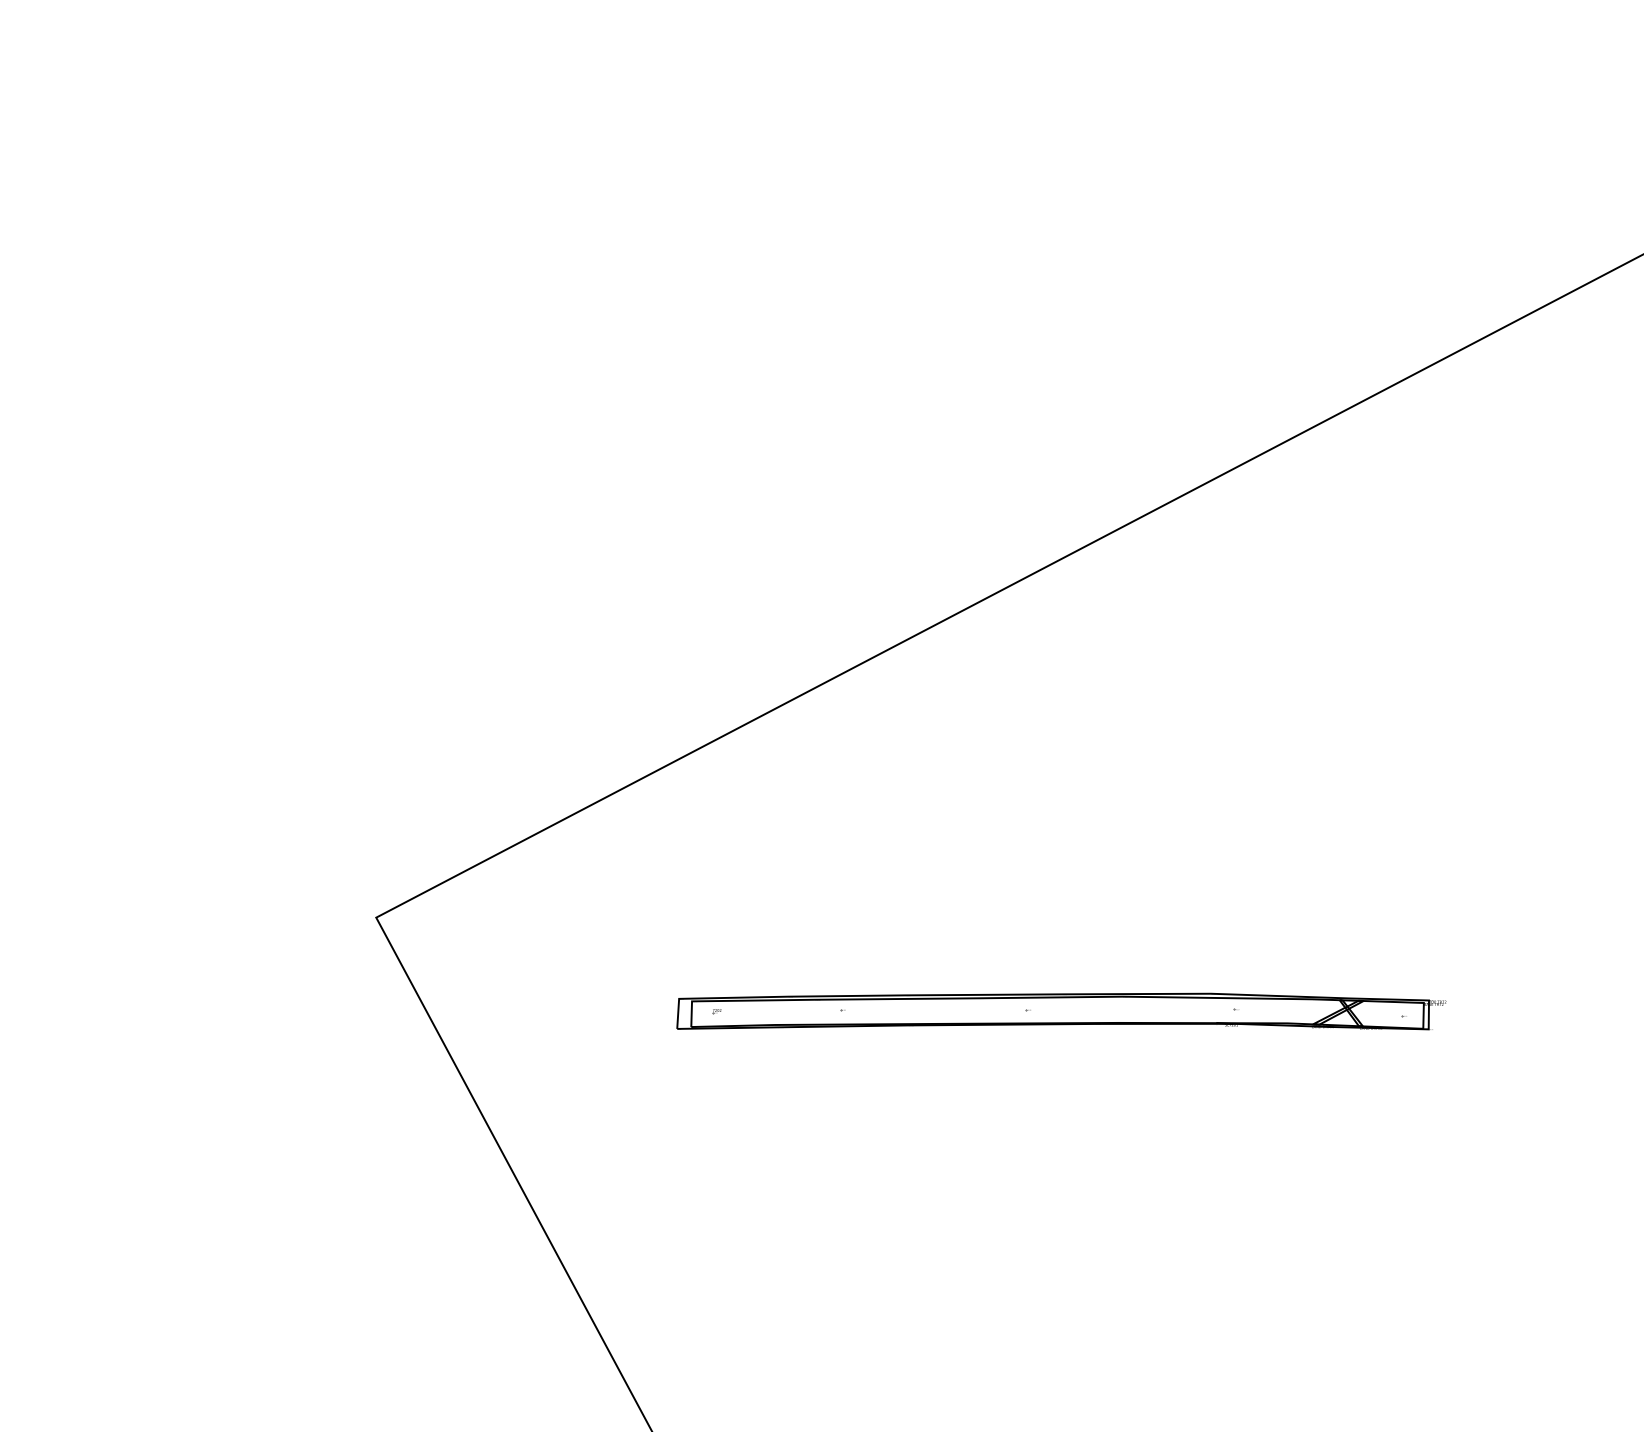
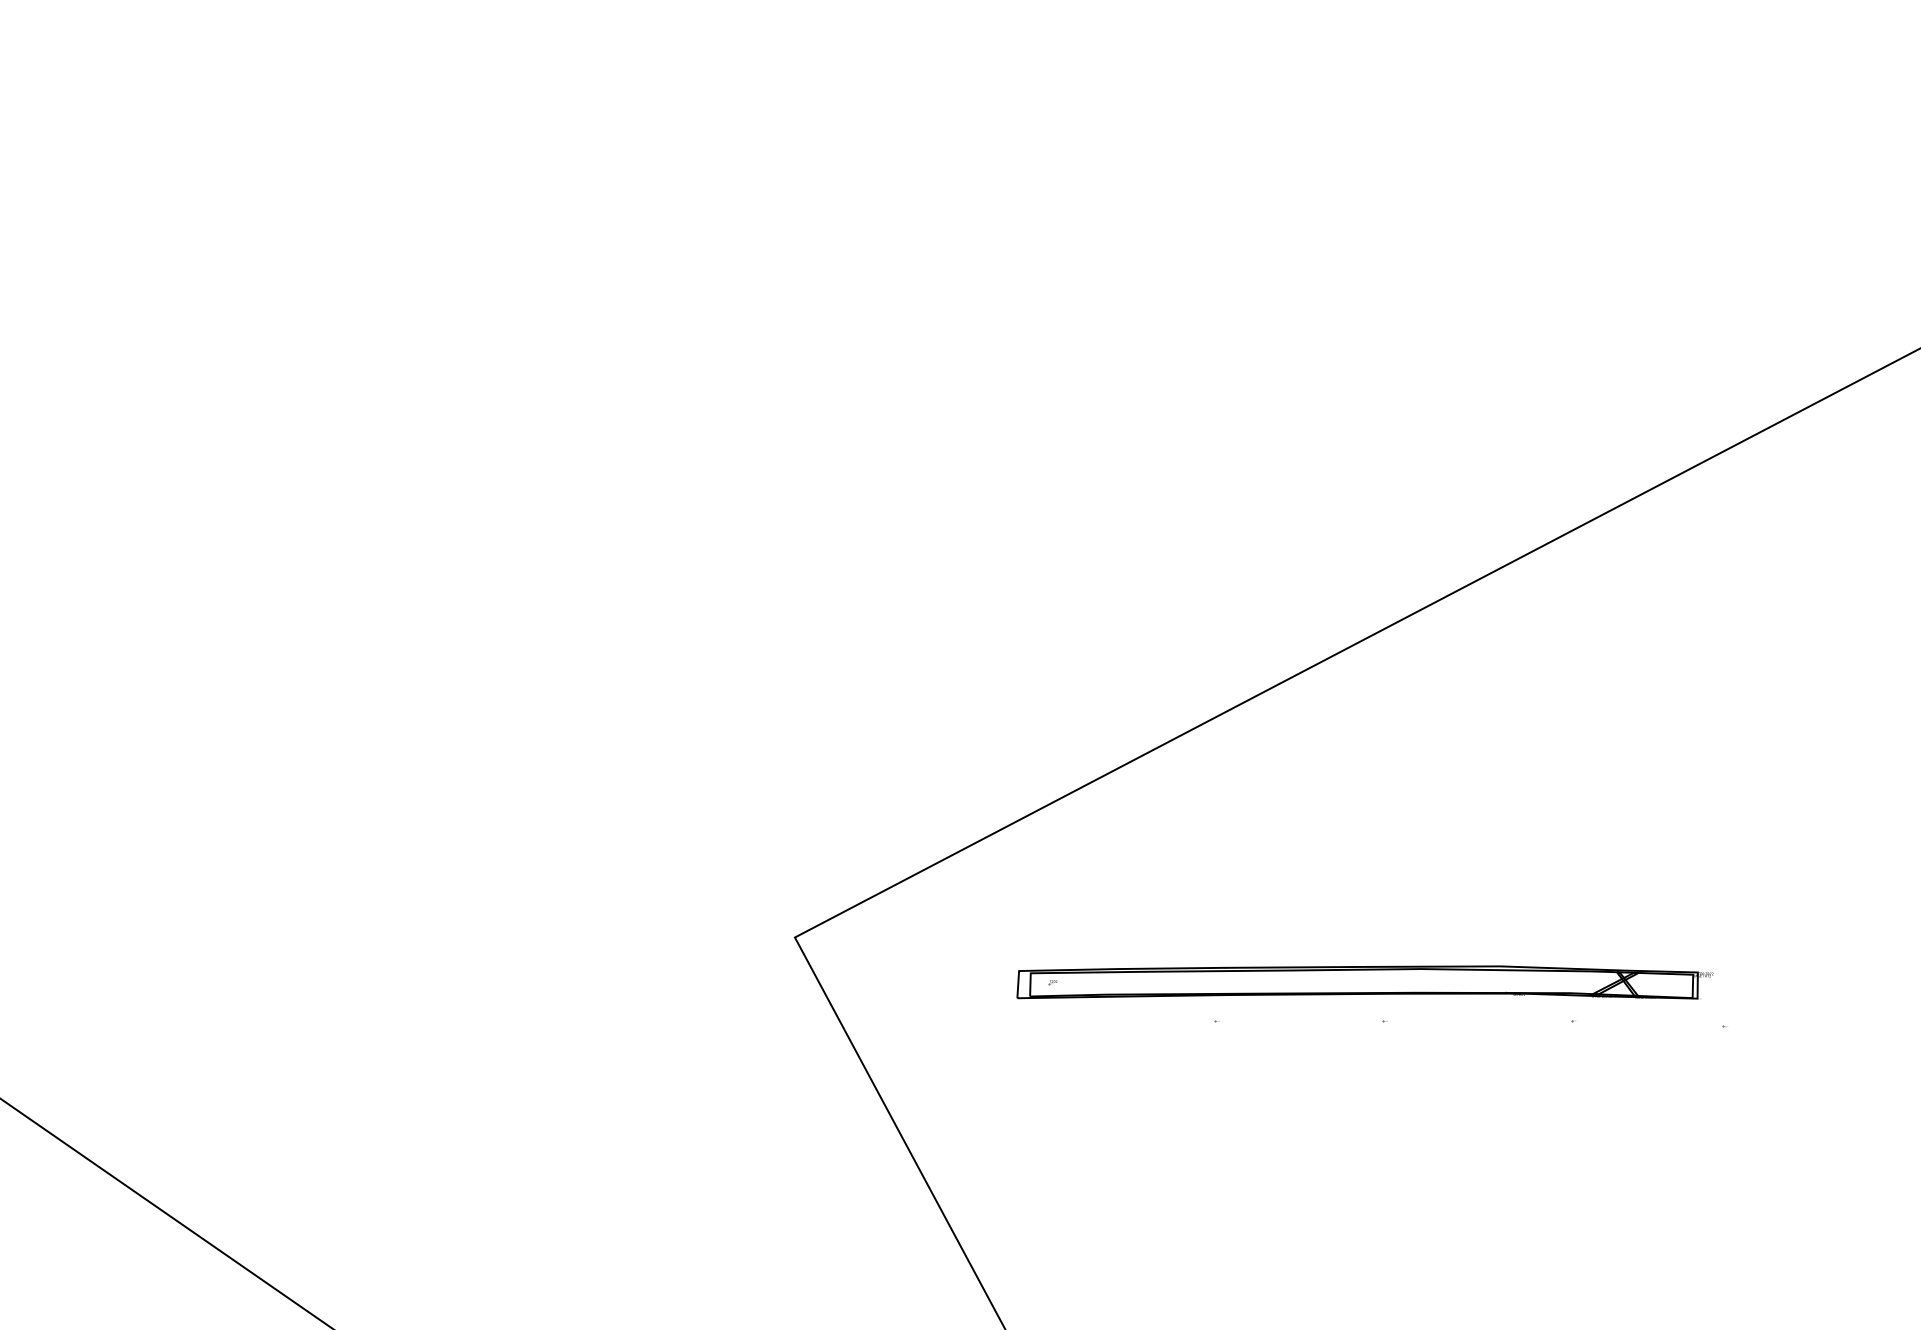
part: (1060, 1011) -> (1364, 982), moved

